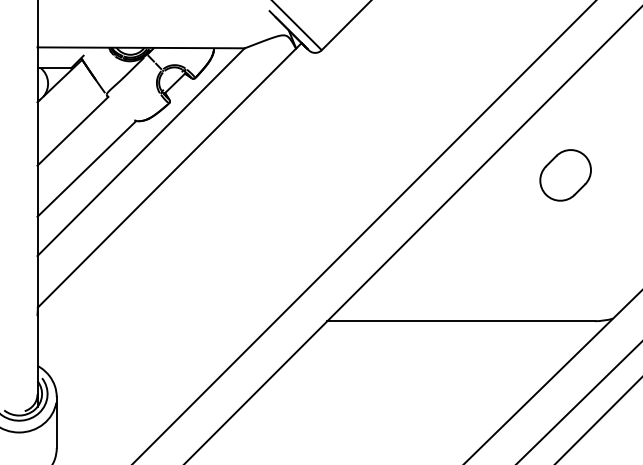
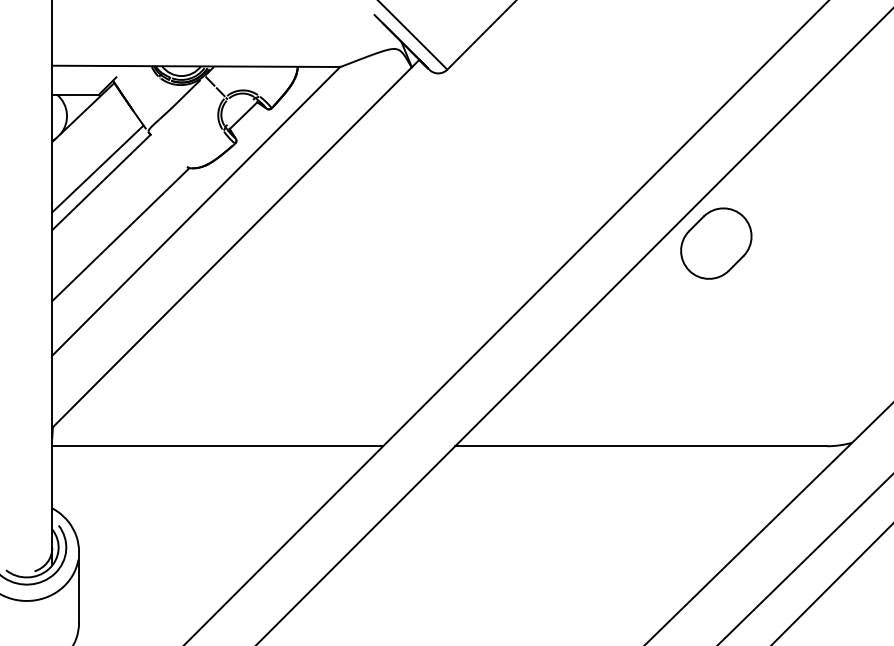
line: (70, 121) -> (97, 168), added
part: (565, 175) -> (716, 243), moved
line: (156, 321) -> (217, 446), added

